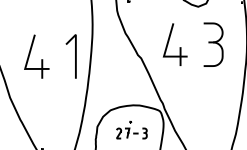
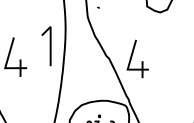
part: (174, 44) -> (137, 58), moved
part: (213, 44) -> (173, 46), removed
line: (75, 56) -> (50, 46), moved

